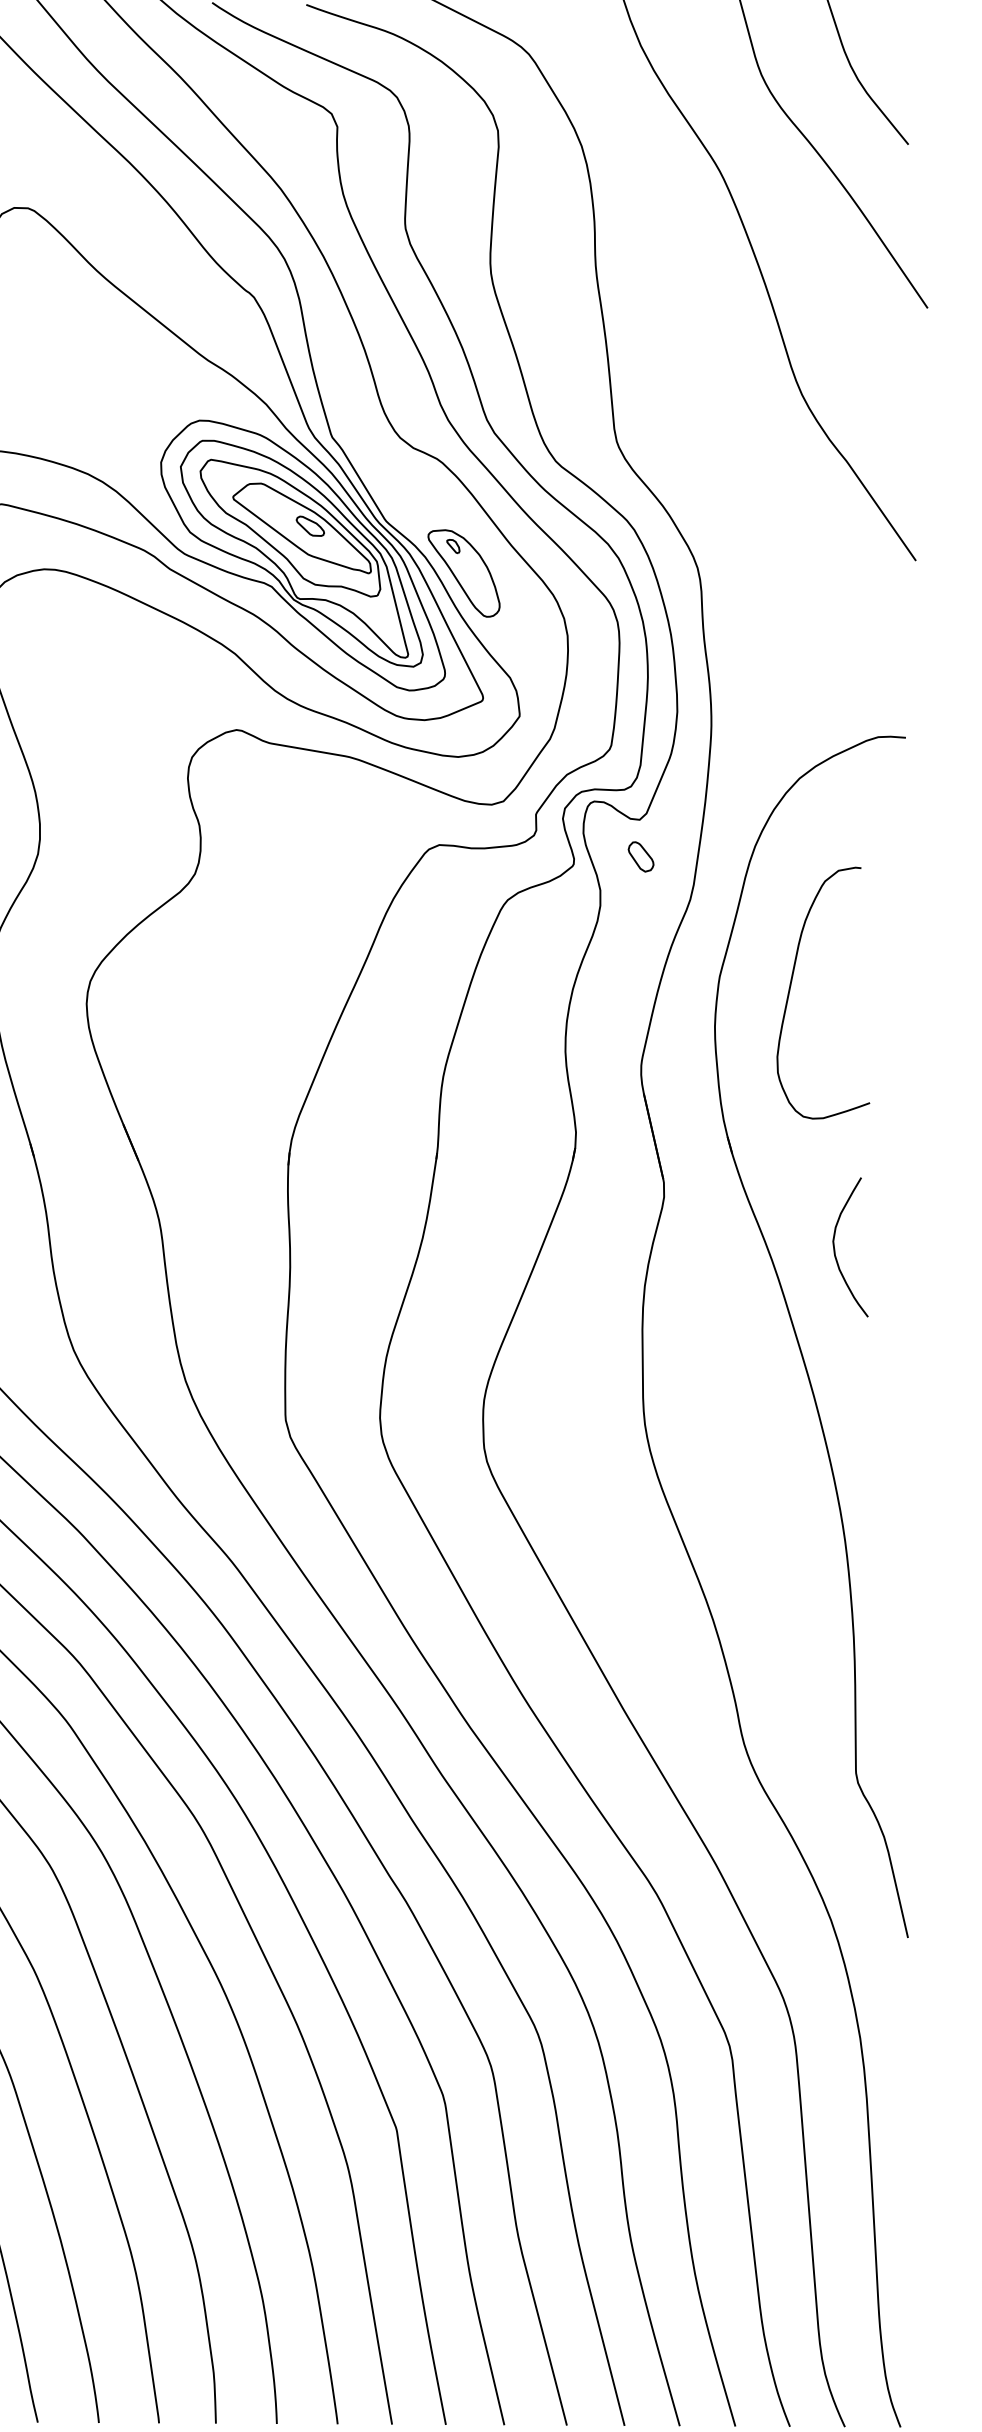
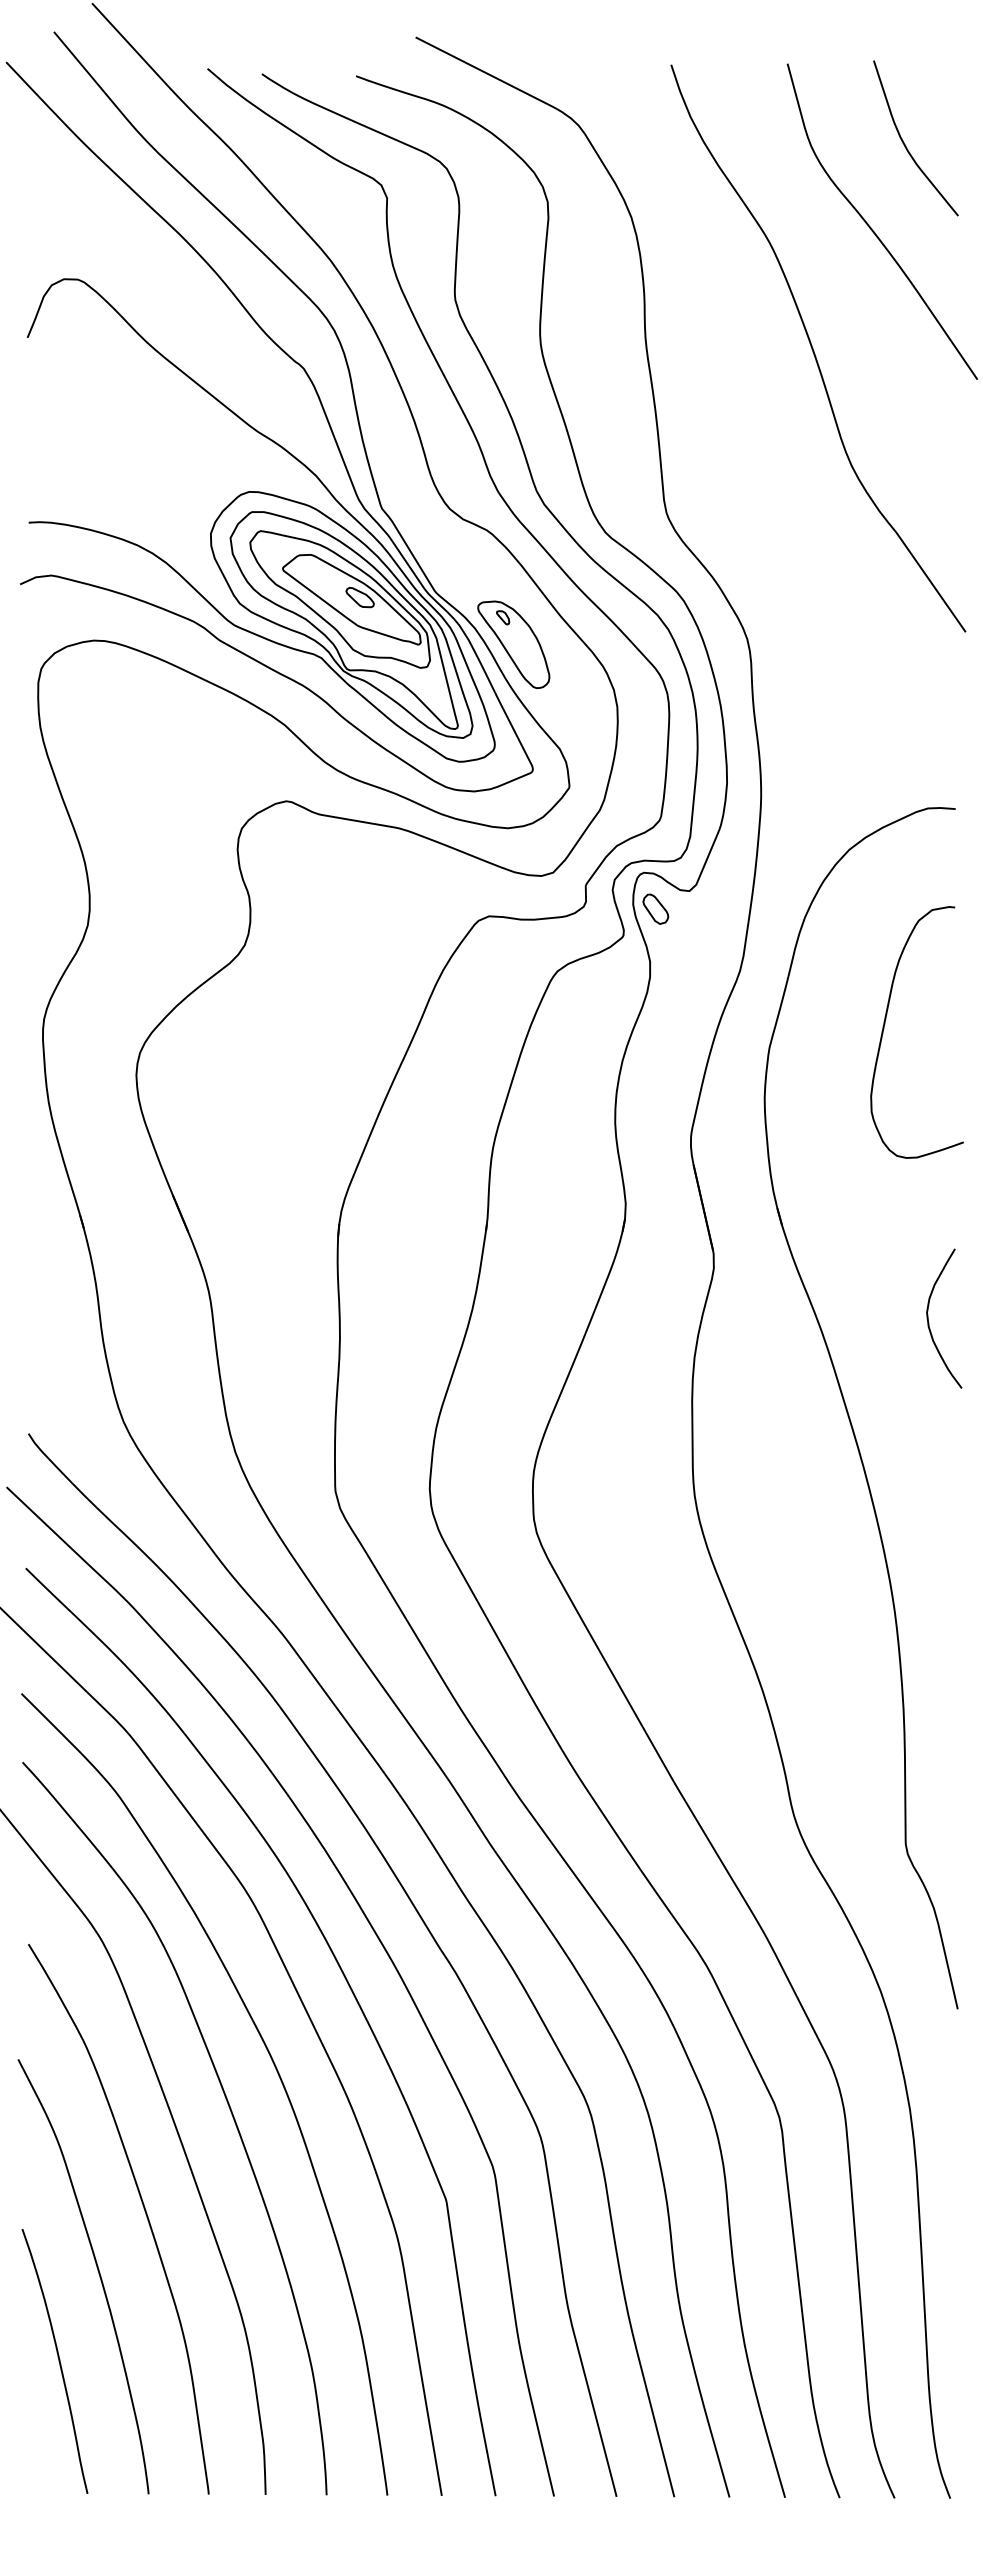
part: (640, 856) -> (655, 908), moved
curve: (791, 985) -> (885, 1024), moved
curve: (835, 1251) -> (929, 1322), moved

